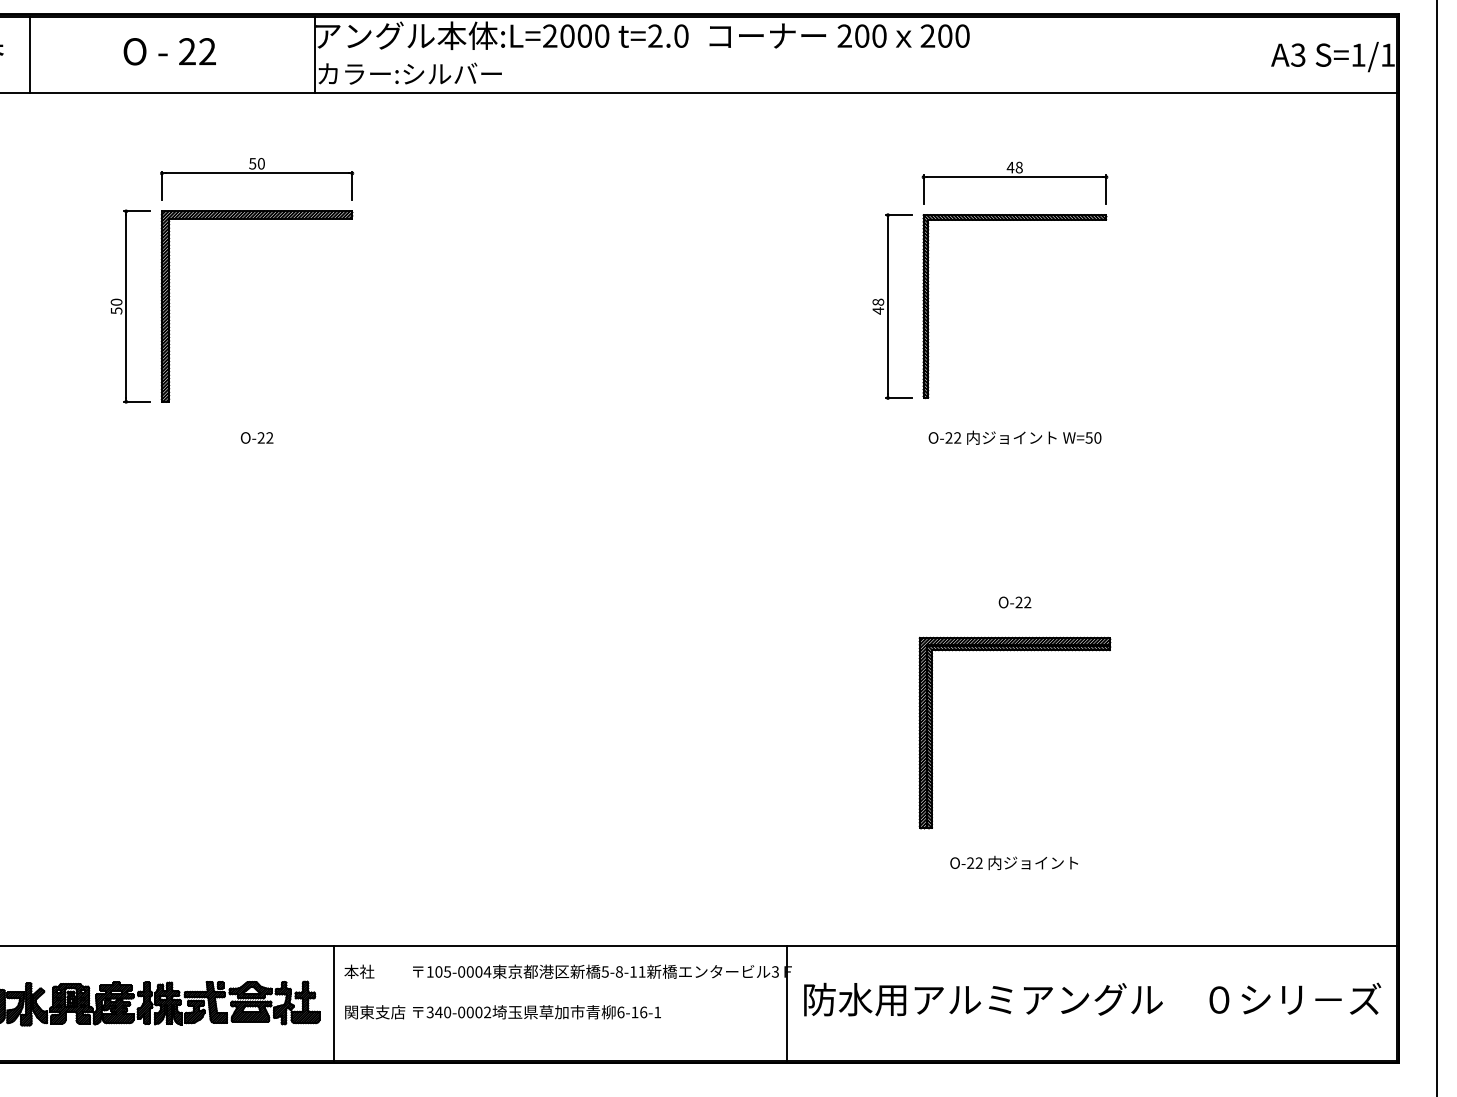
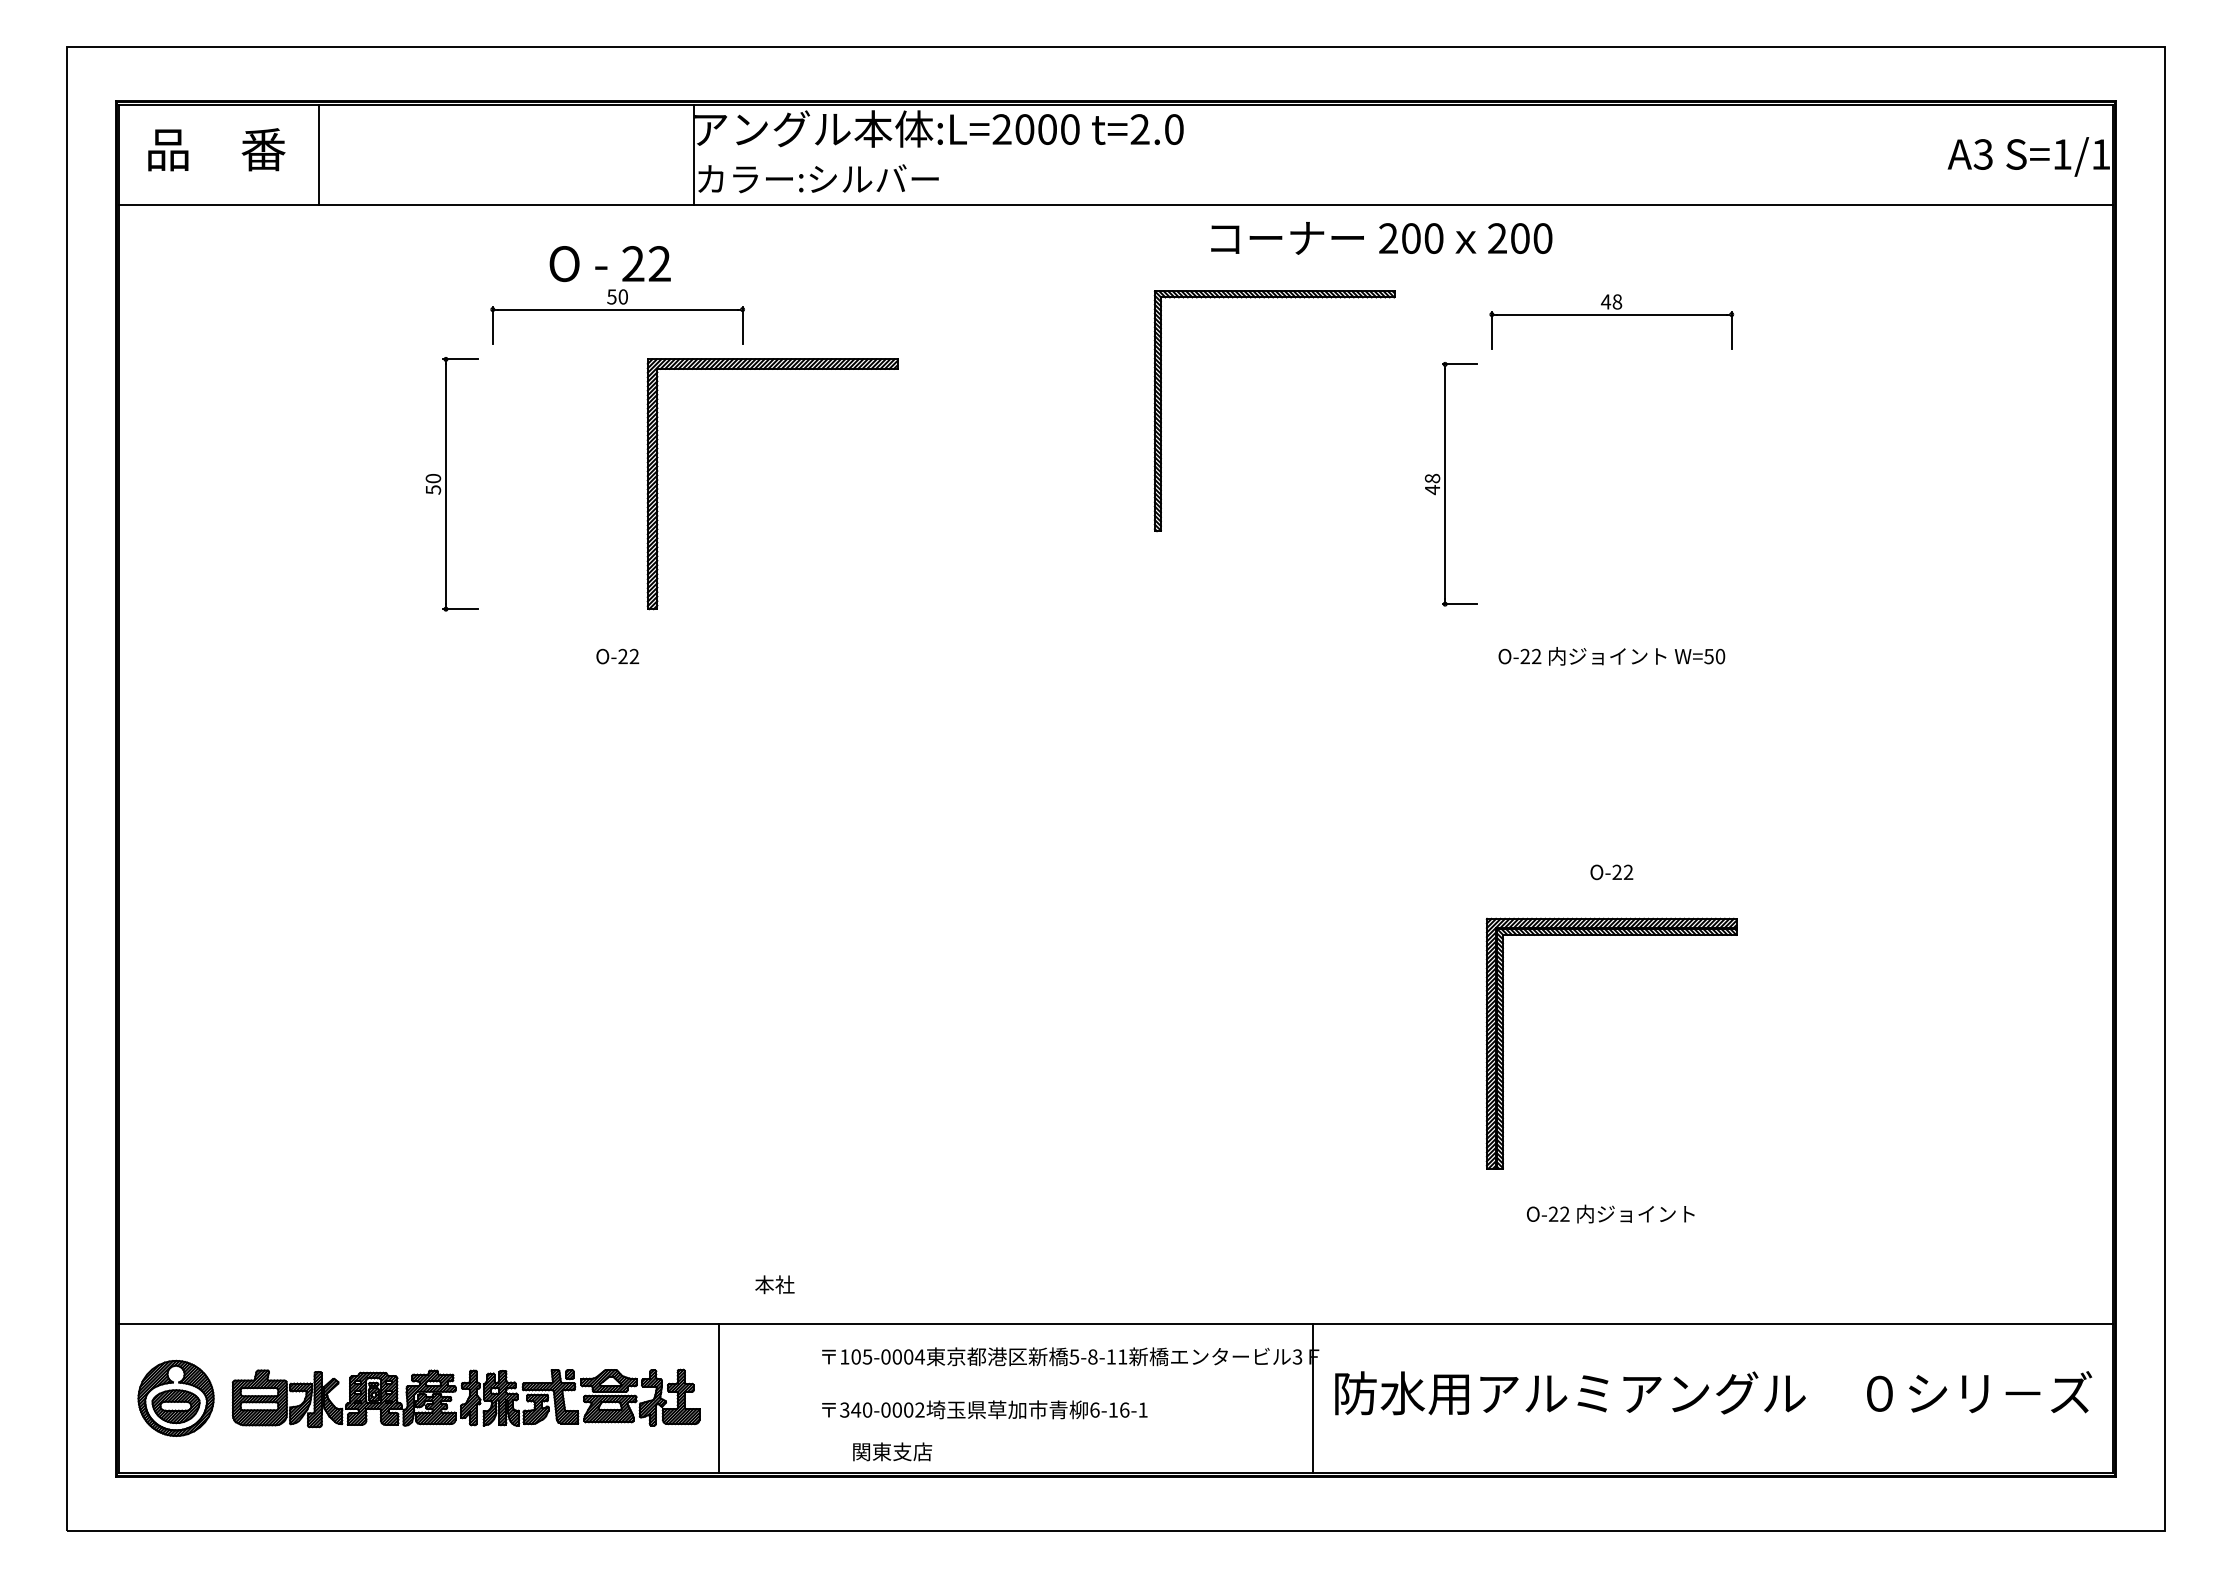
text: (839, 36) -> (1381, 238), moved
text: (169, 52) -> (609, 264), moved
part: (170, 306) -> (658, 484), moved
part: (928, 306) -> (1161, 411), moved
text: (359, 971) -> (774, 1284), moved
text: (375, 1011) -> (892, 1451), moved

